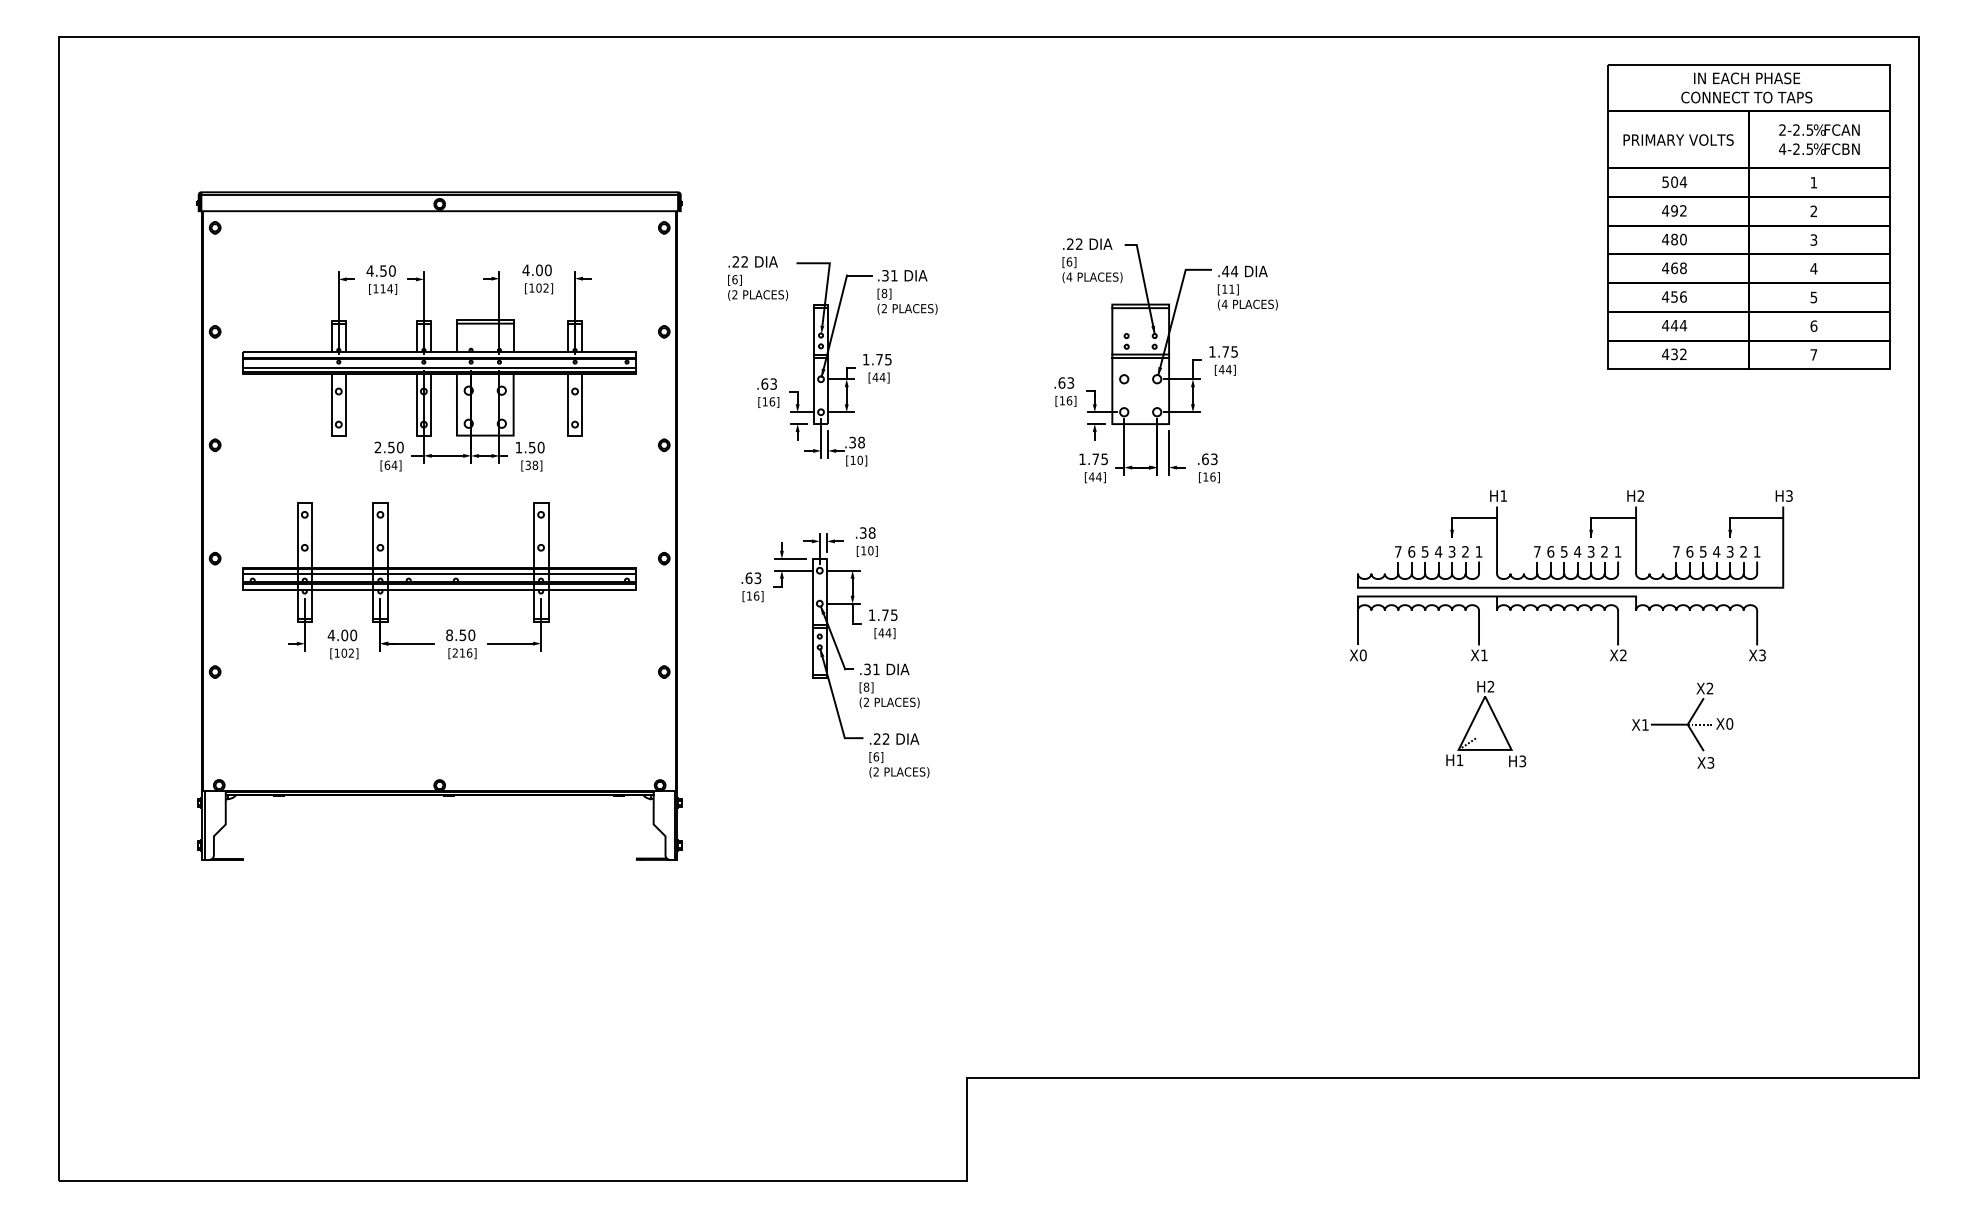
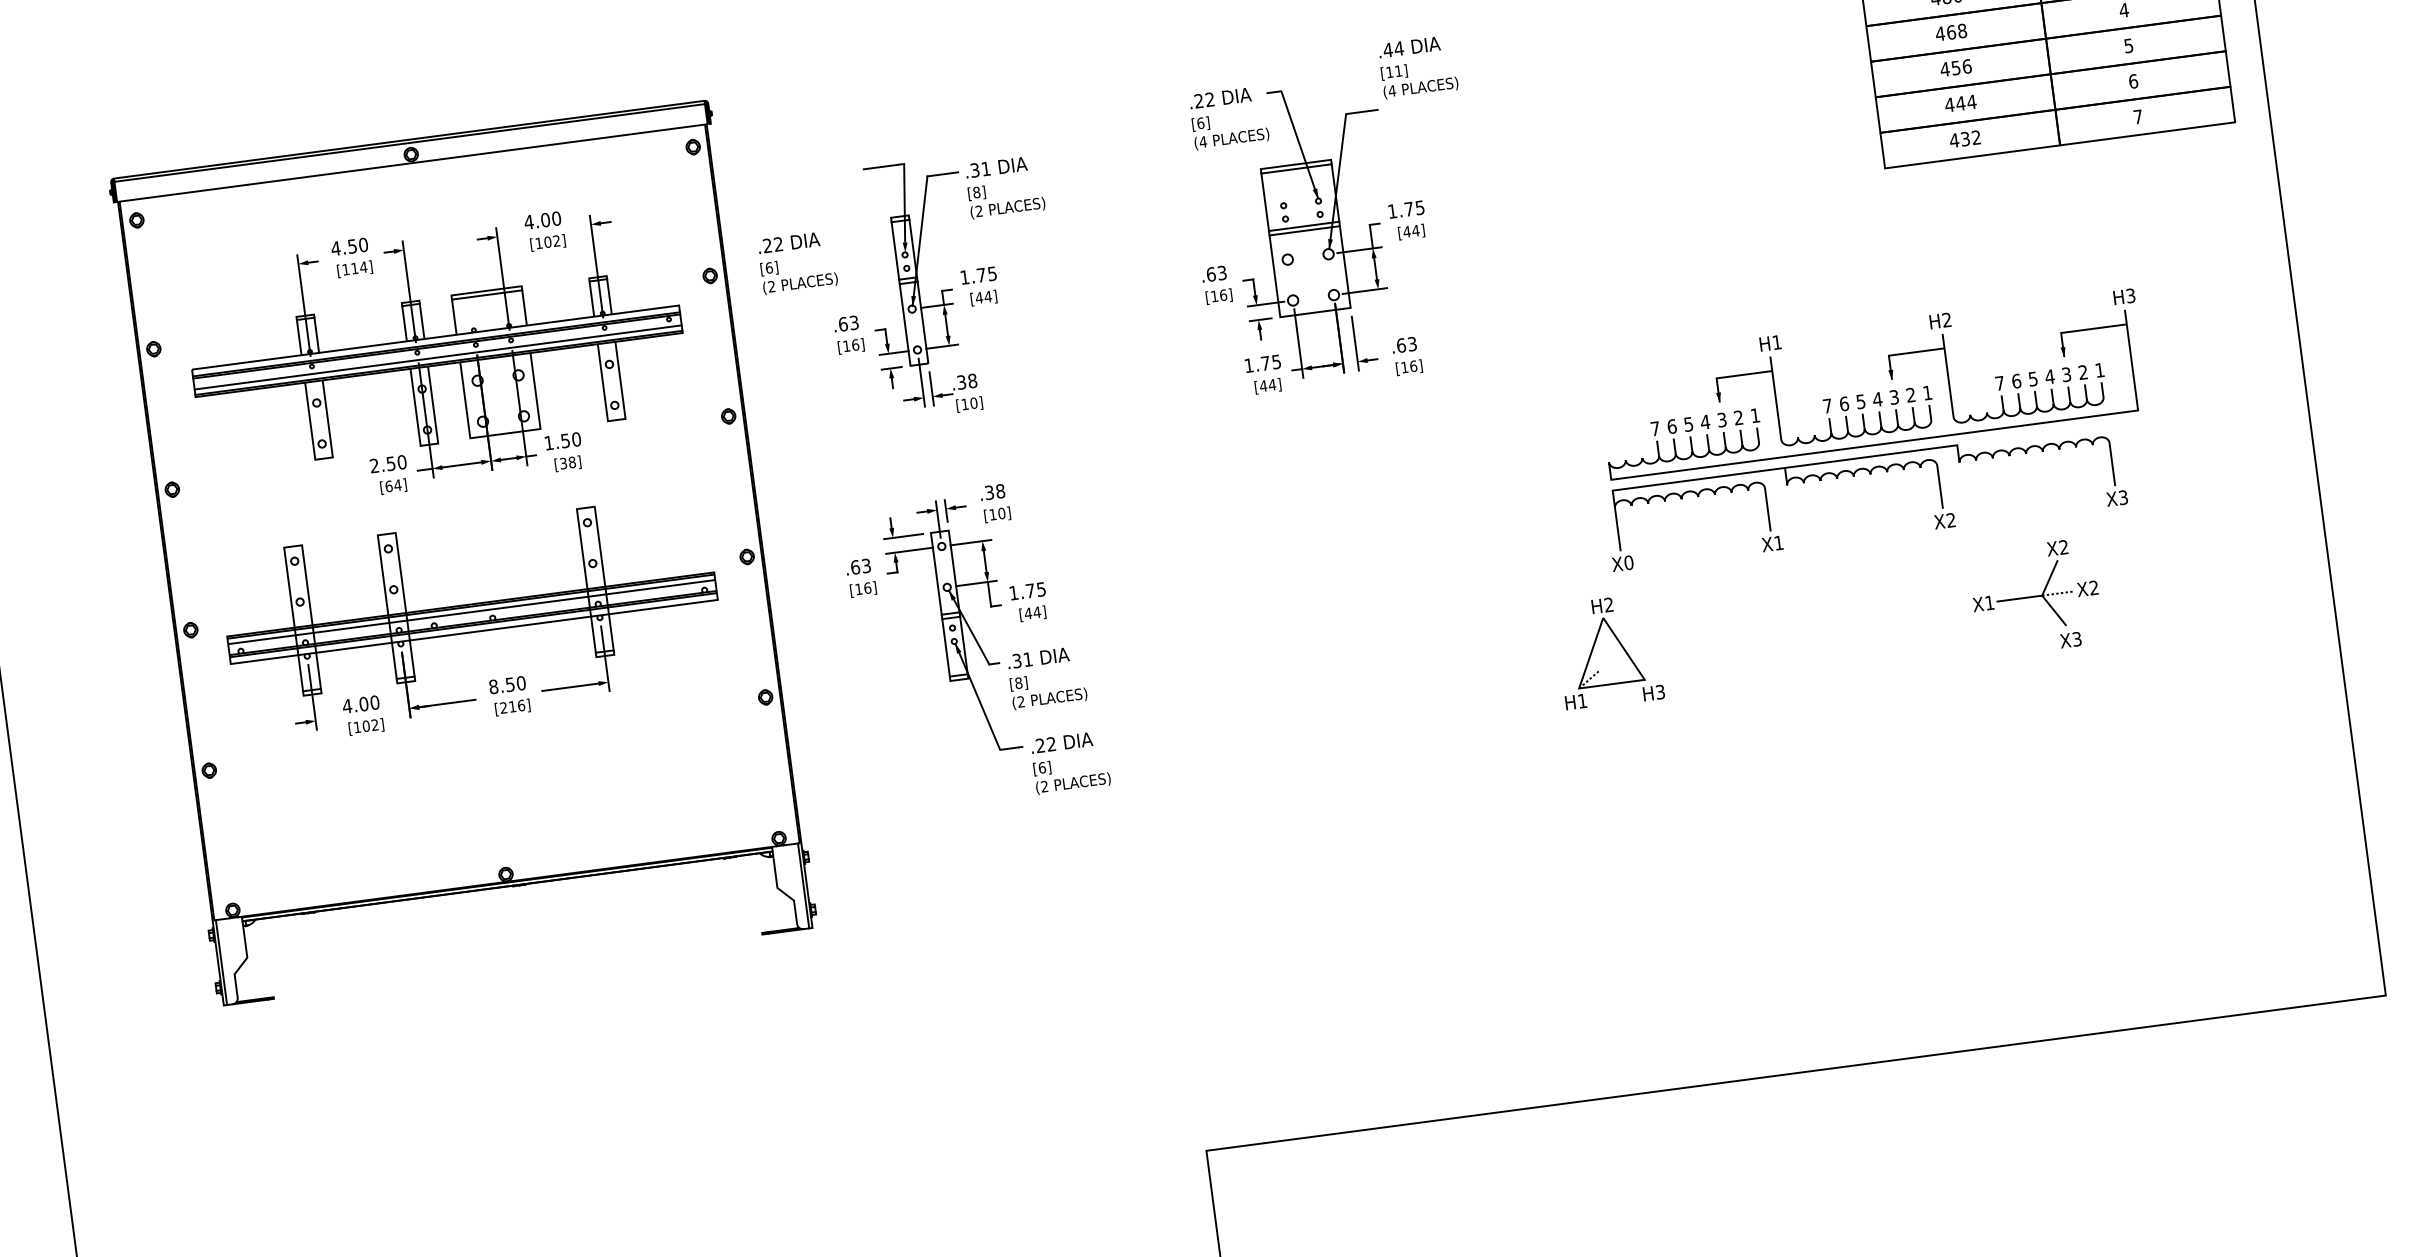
text: (758, 278) -> (798, 262), moved
text: (1247, 287) -> (1417, 66), moved
part: (1486, 723) -> (1609, 651), moved
text: (1729, 723) -> (2093, 587), X0 -> X2

